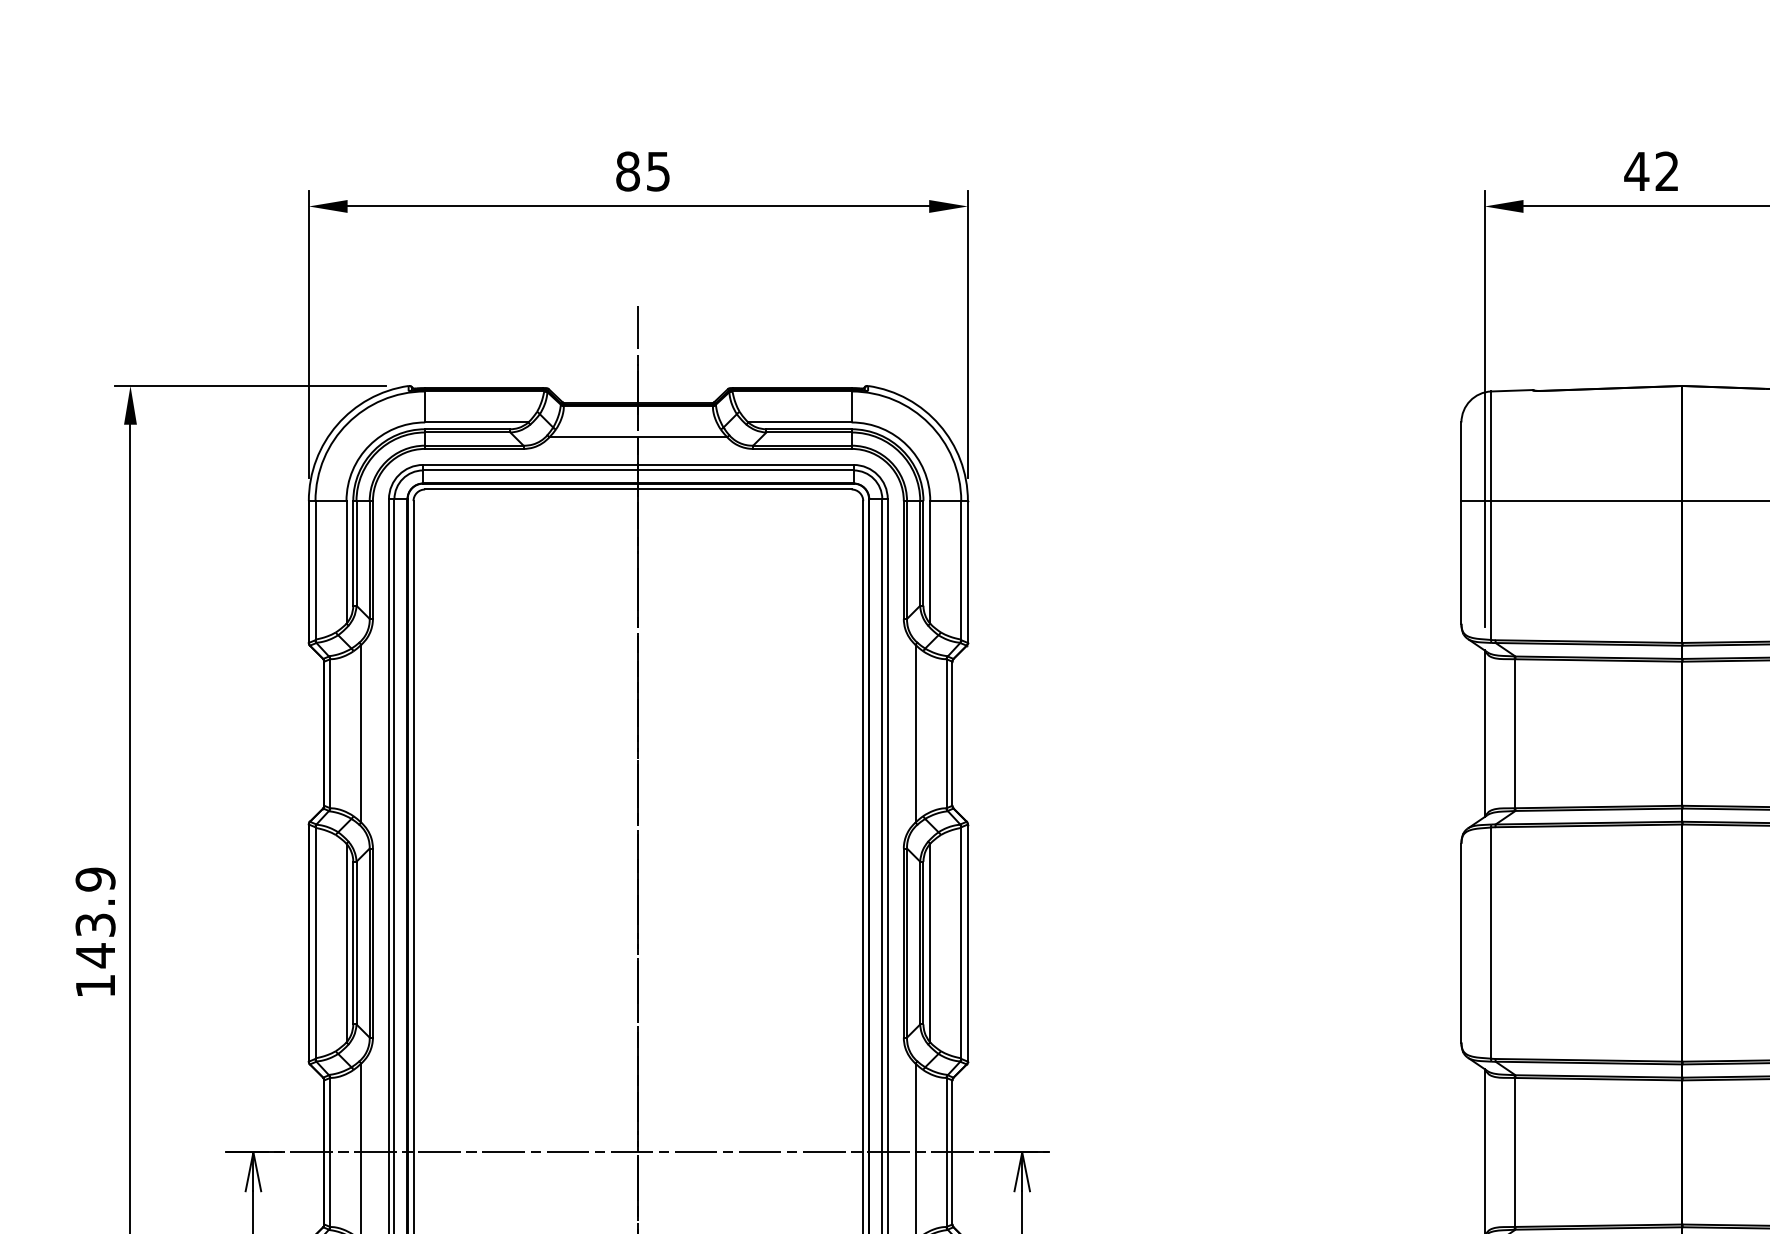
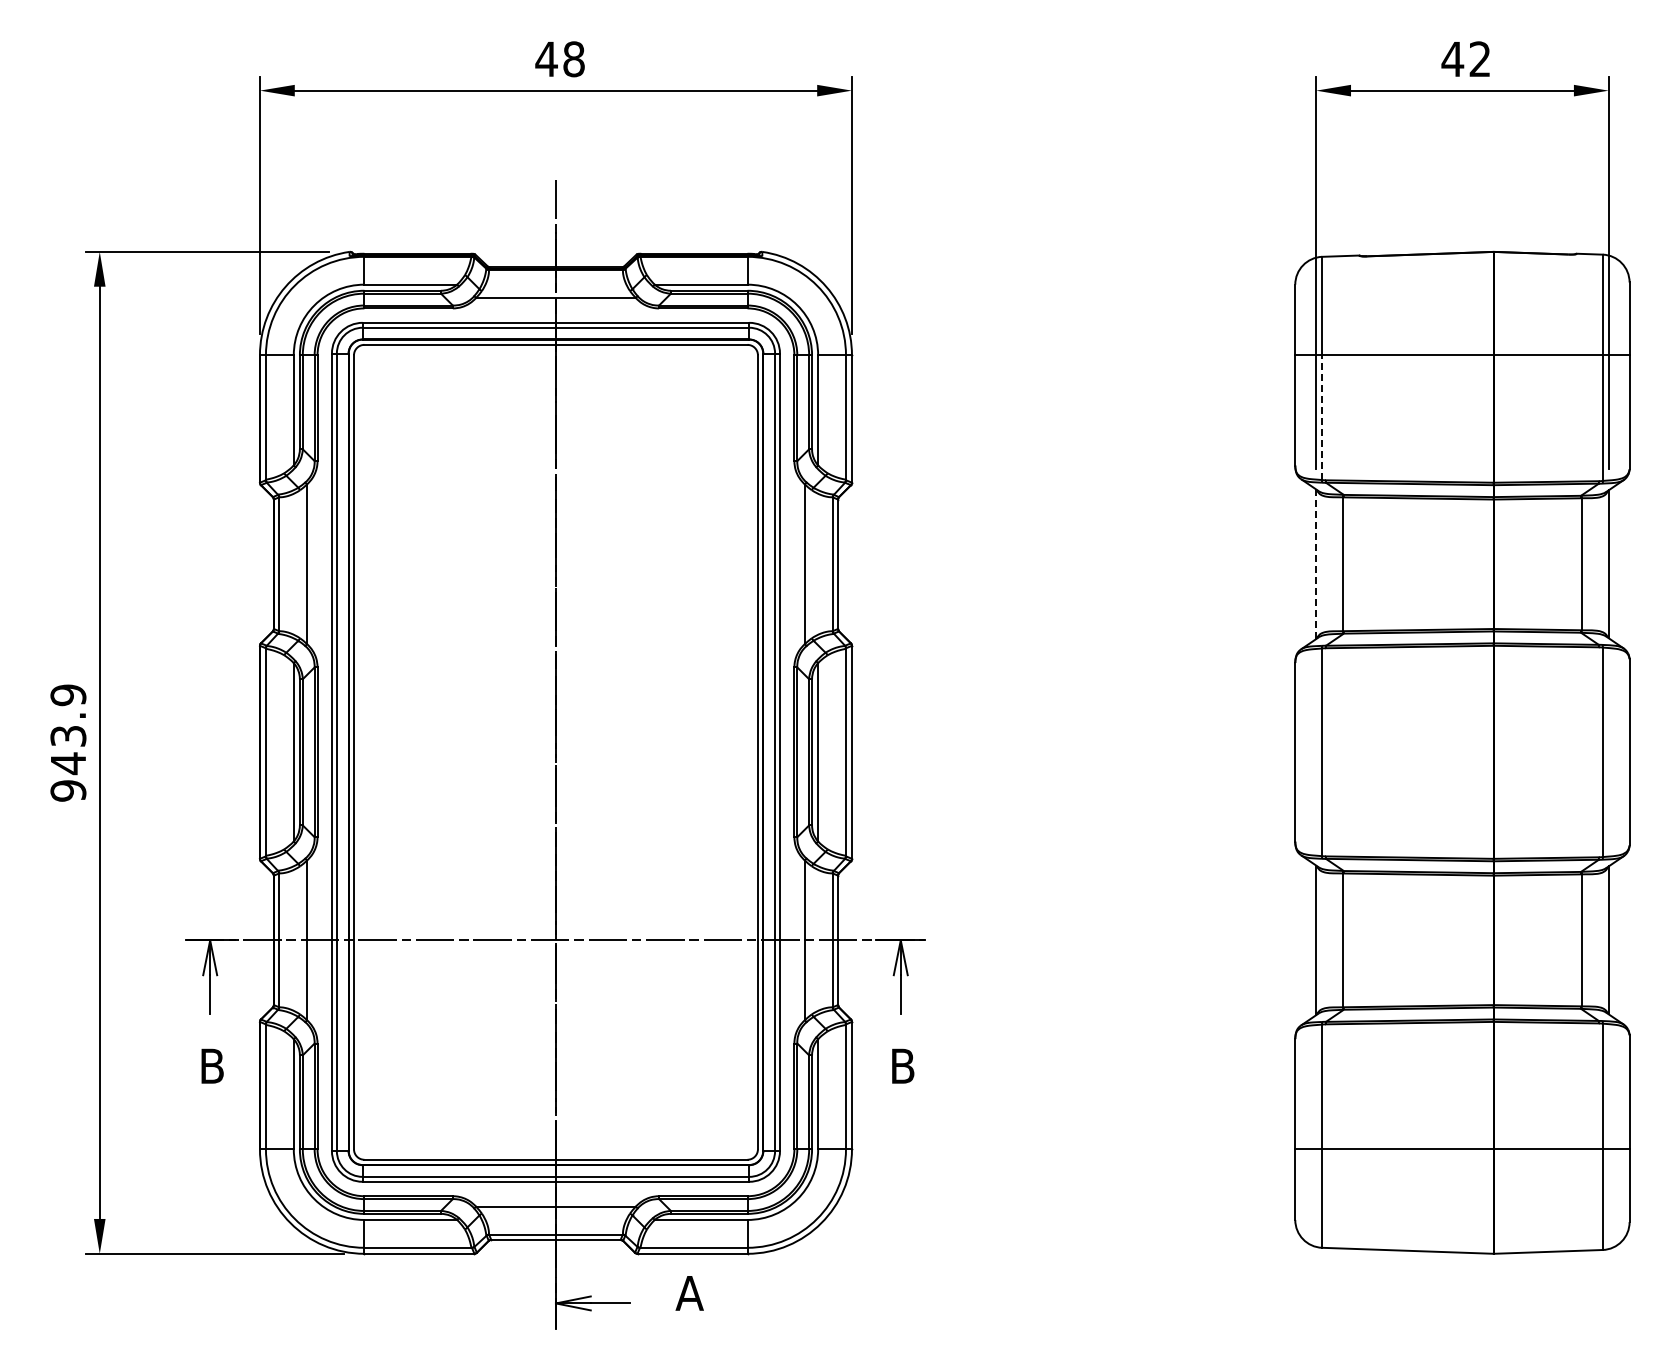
text: (642, 171) -> (559, 59), 85 -> 48
line: (1491, 570) -> (1322, 417), solid -> dashed
line: (1485, 733) -> (1316, 564), solid -> dashed
text: (95, 985) -> (68, 790), 143.9 -> 943.9

